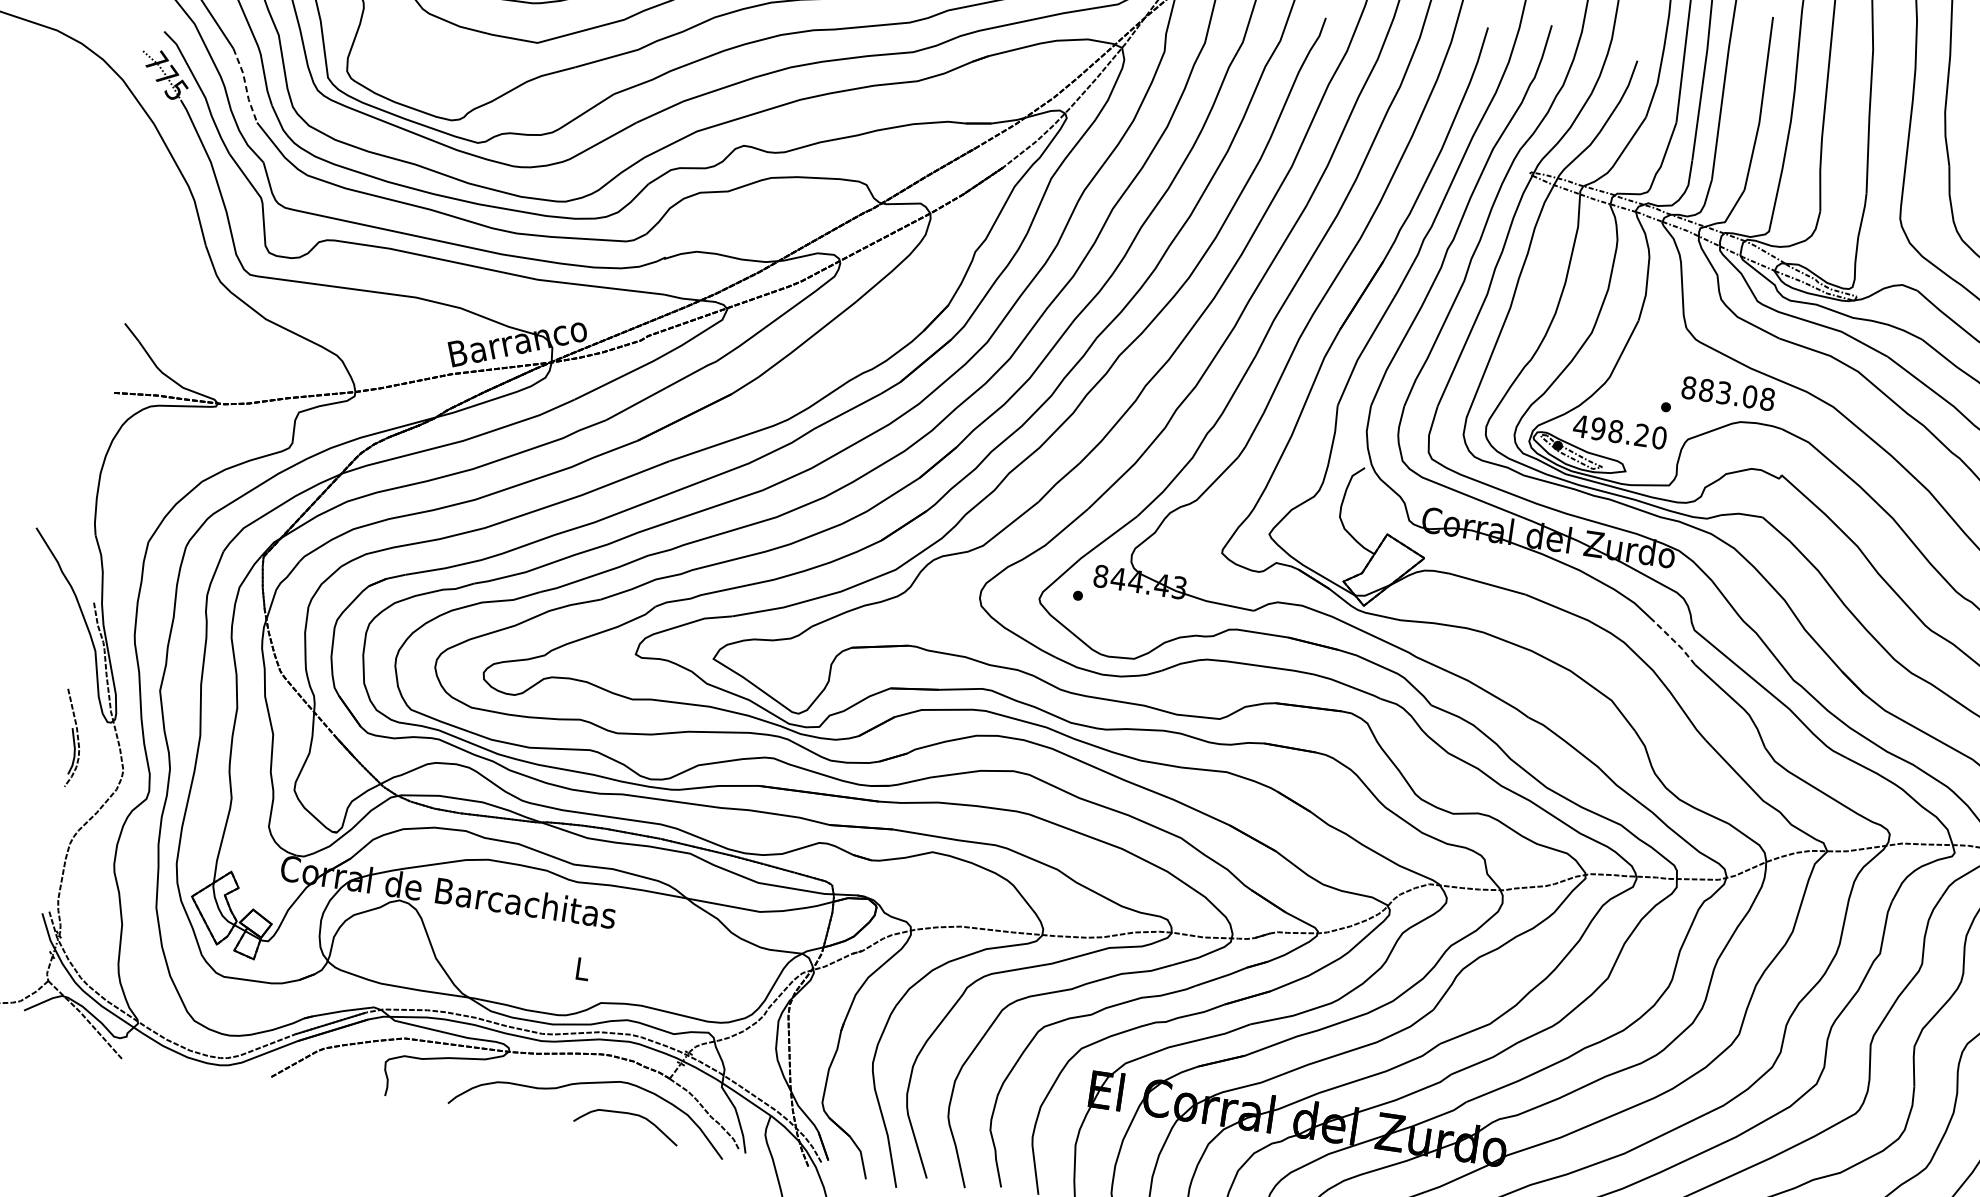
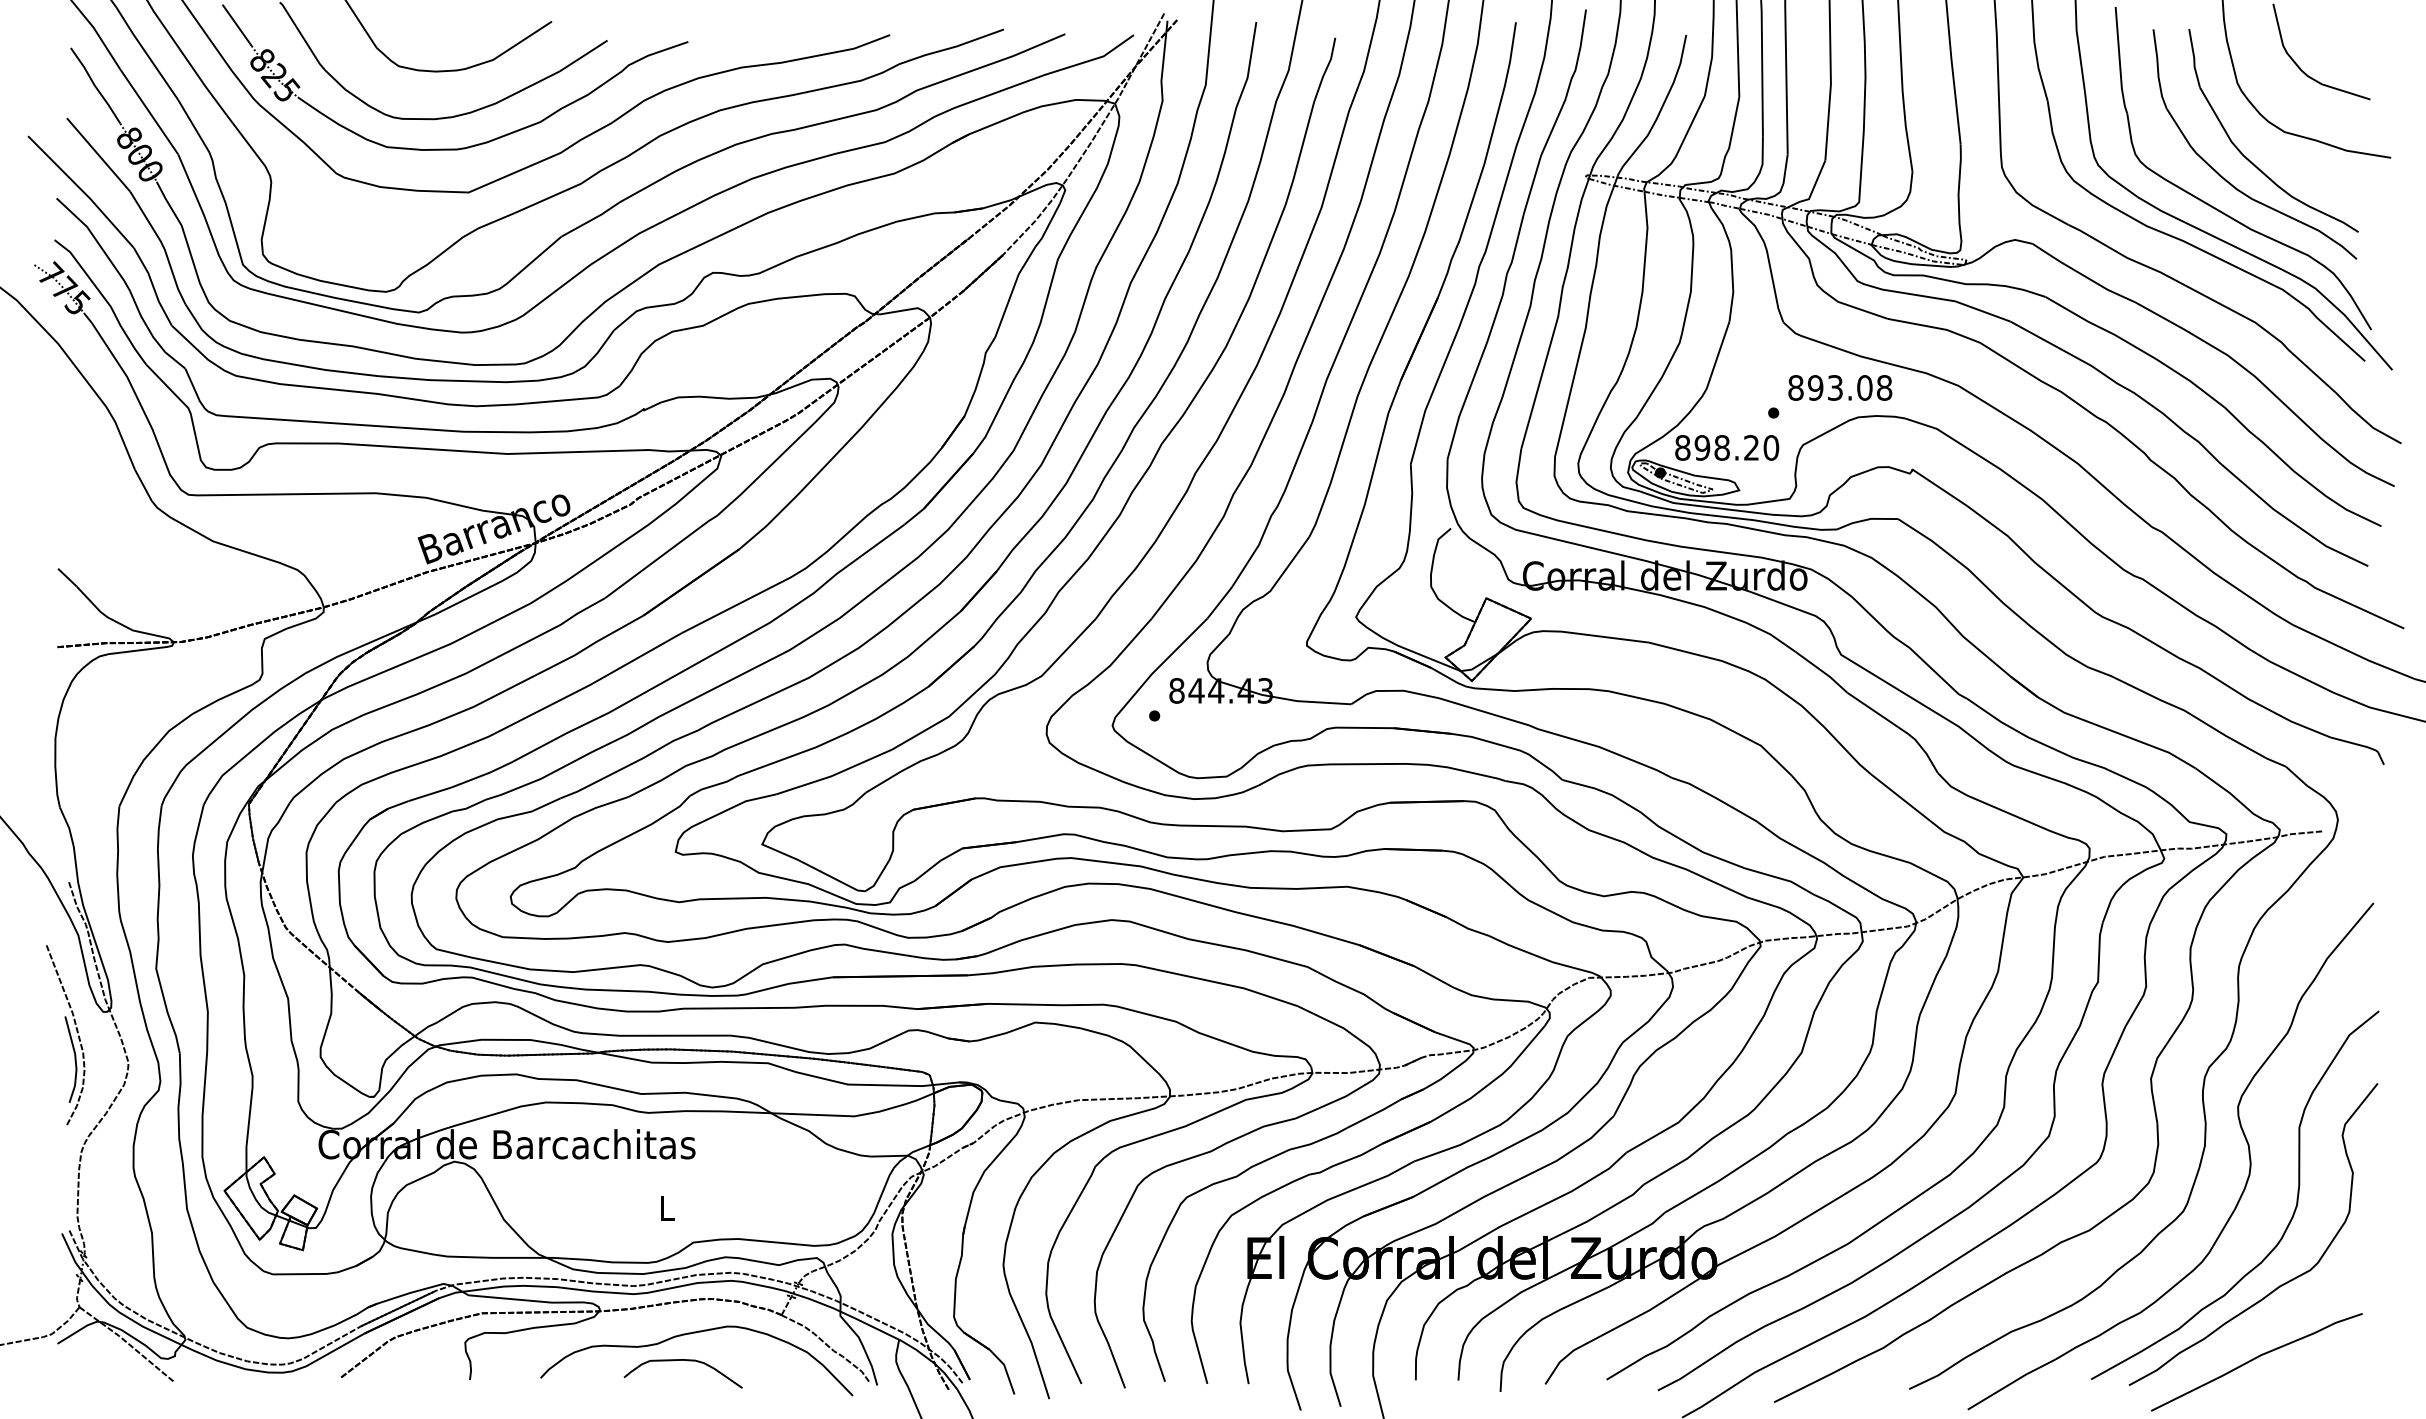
line: (245, 85) -> (153, 286), dashed -> solid
text: (1706, 390) -> (1815, 387), 883.08 -> 893.08
text: (1580, 426) -> (1682, 447), 498.20 -> 898.20
line: (1675, 642) -> (1822, 671), dashed -> solid
part: (71, 738) -> (65, 1035), size x1.67
curve: (627, 1113) -> (682, 1360), moved

